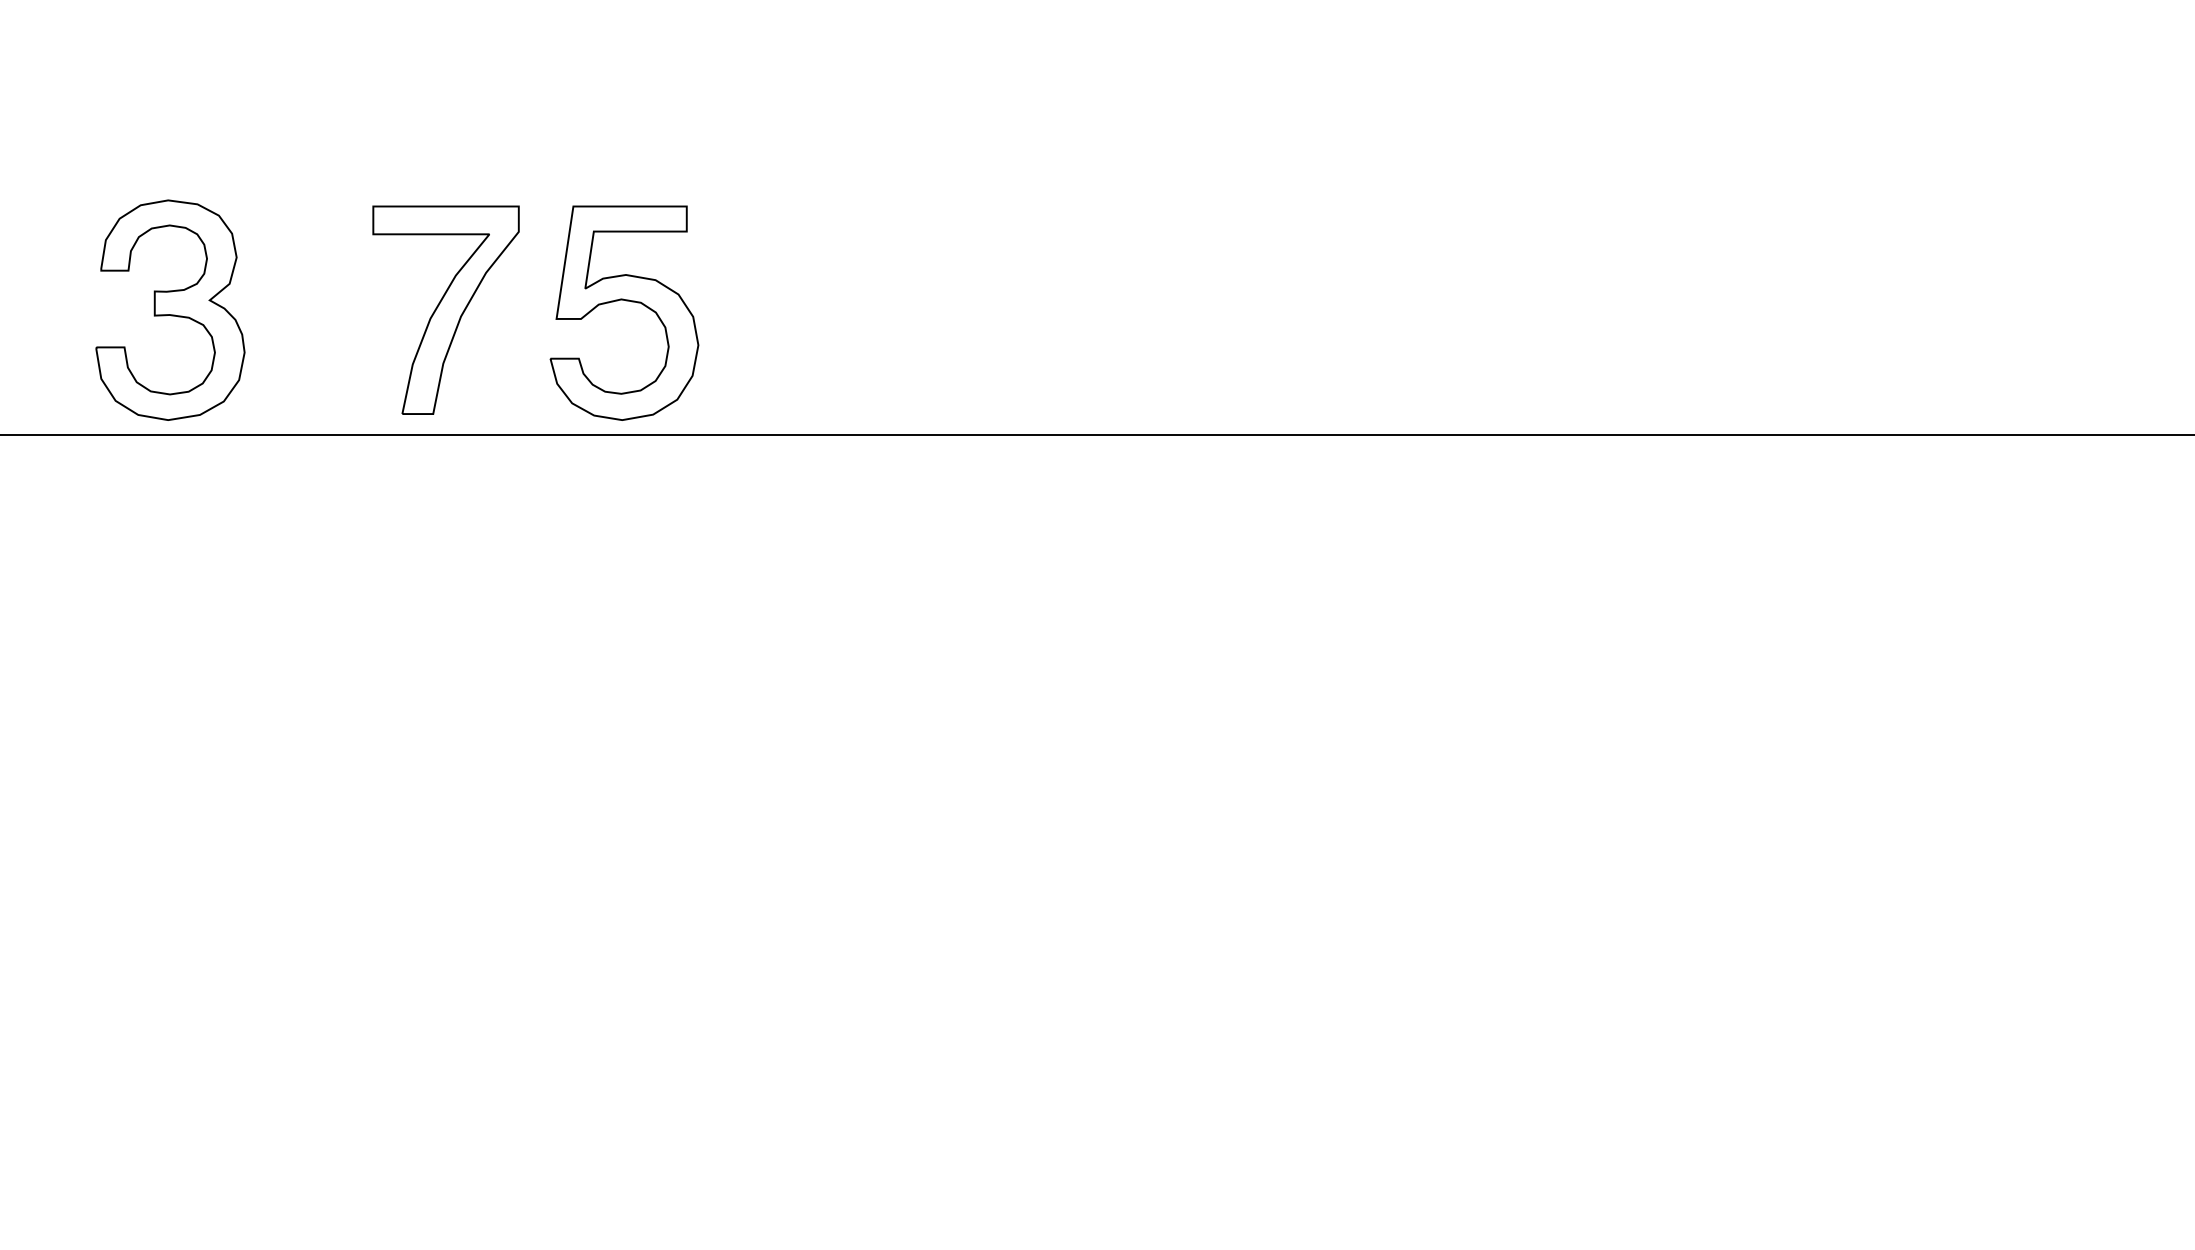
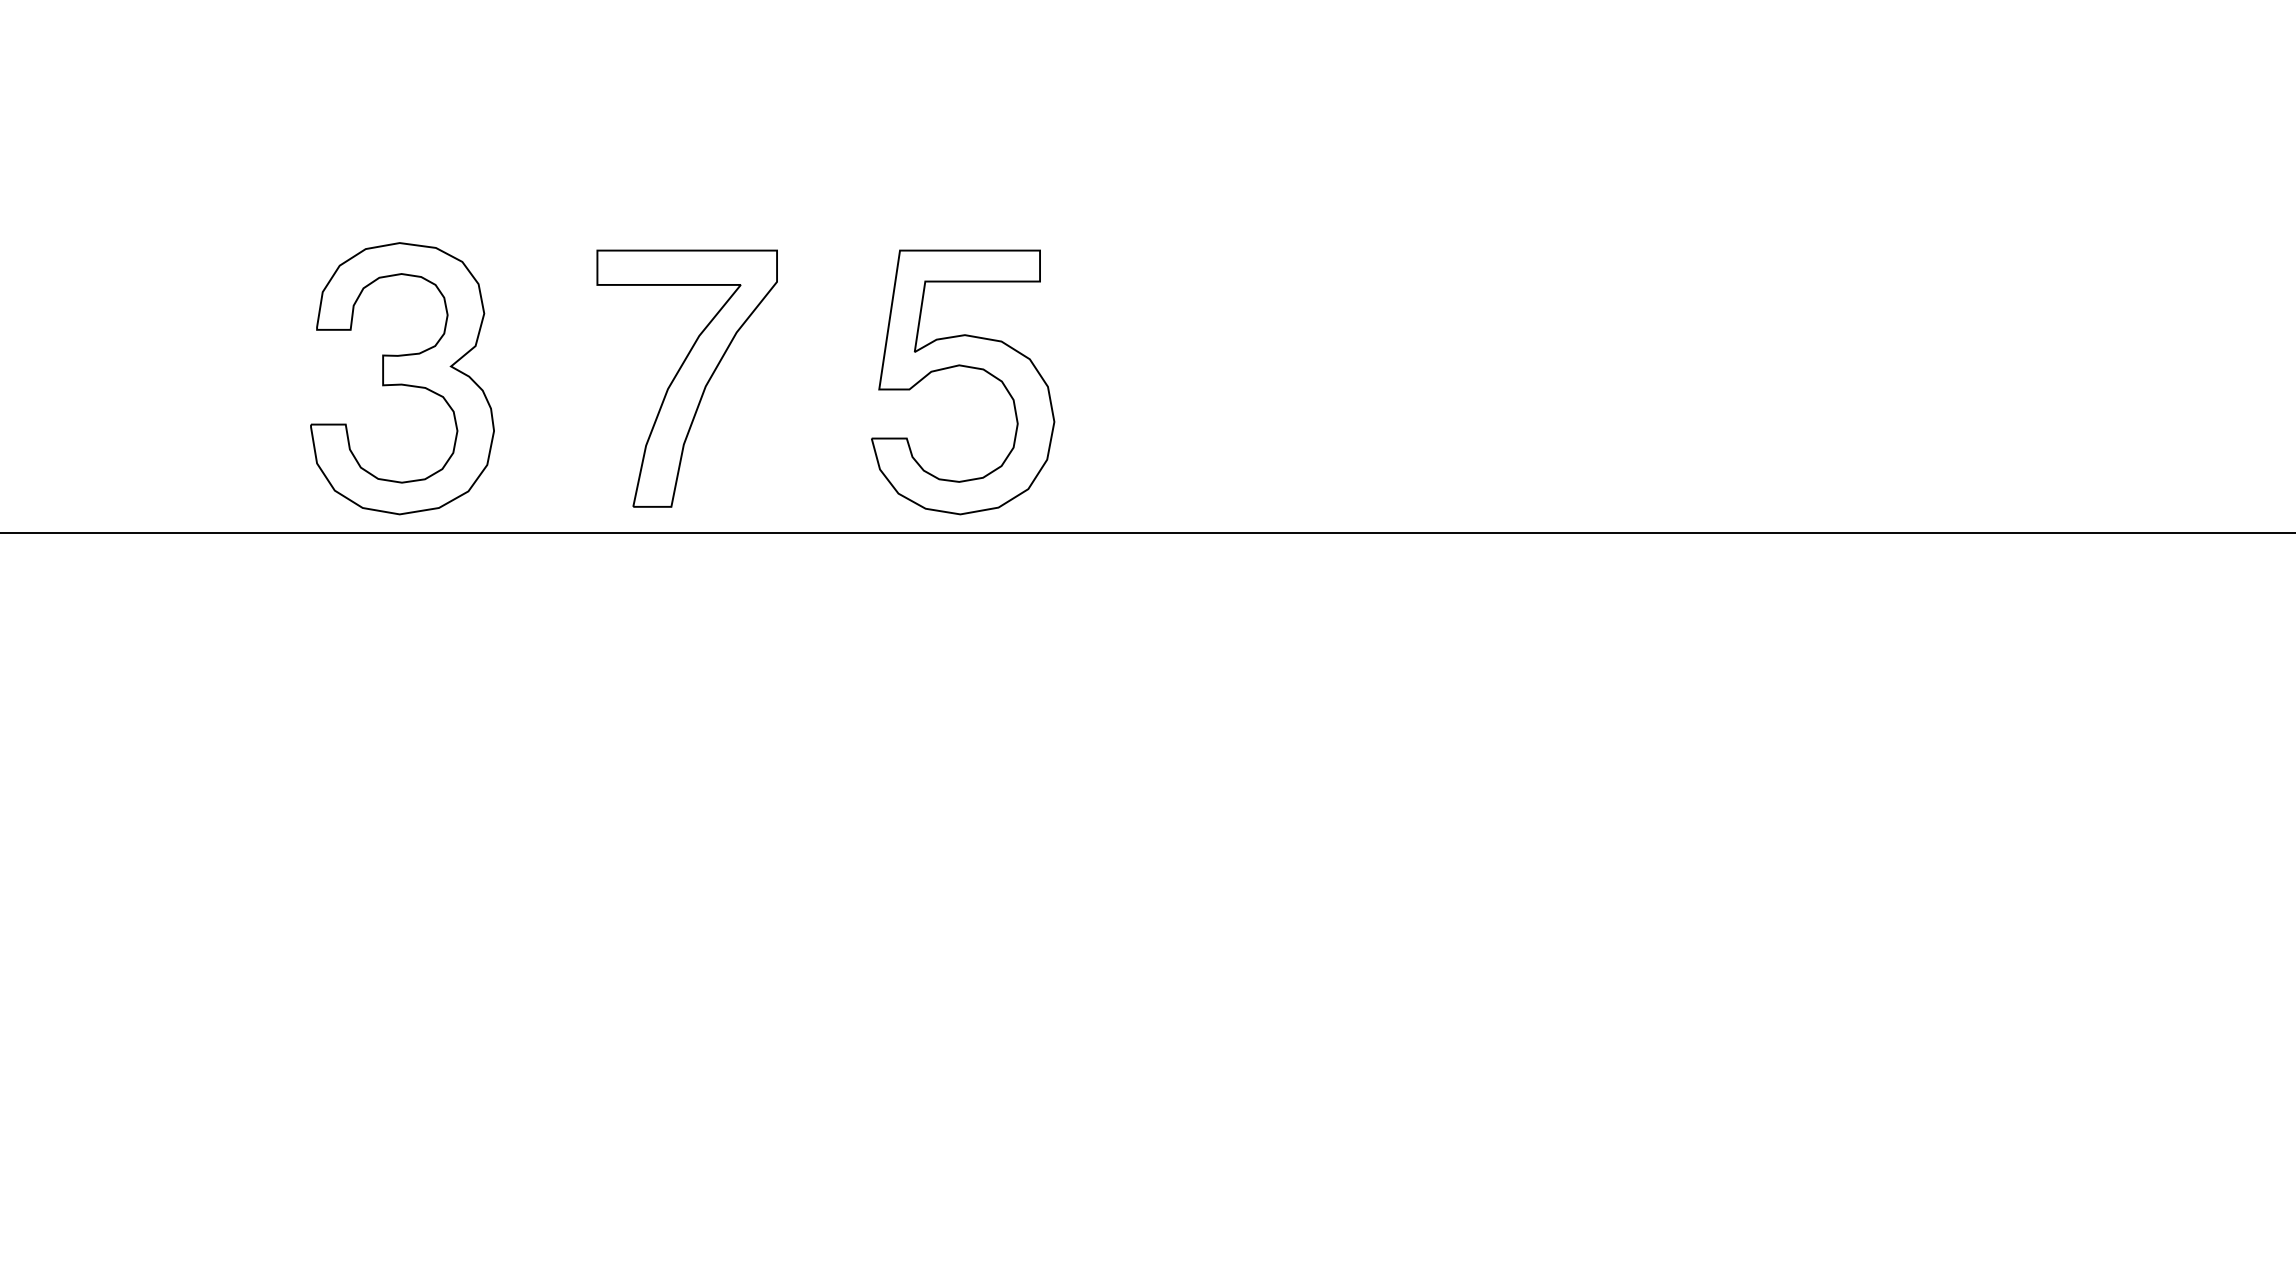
part: (445, 309) -> (686, 377), moved

